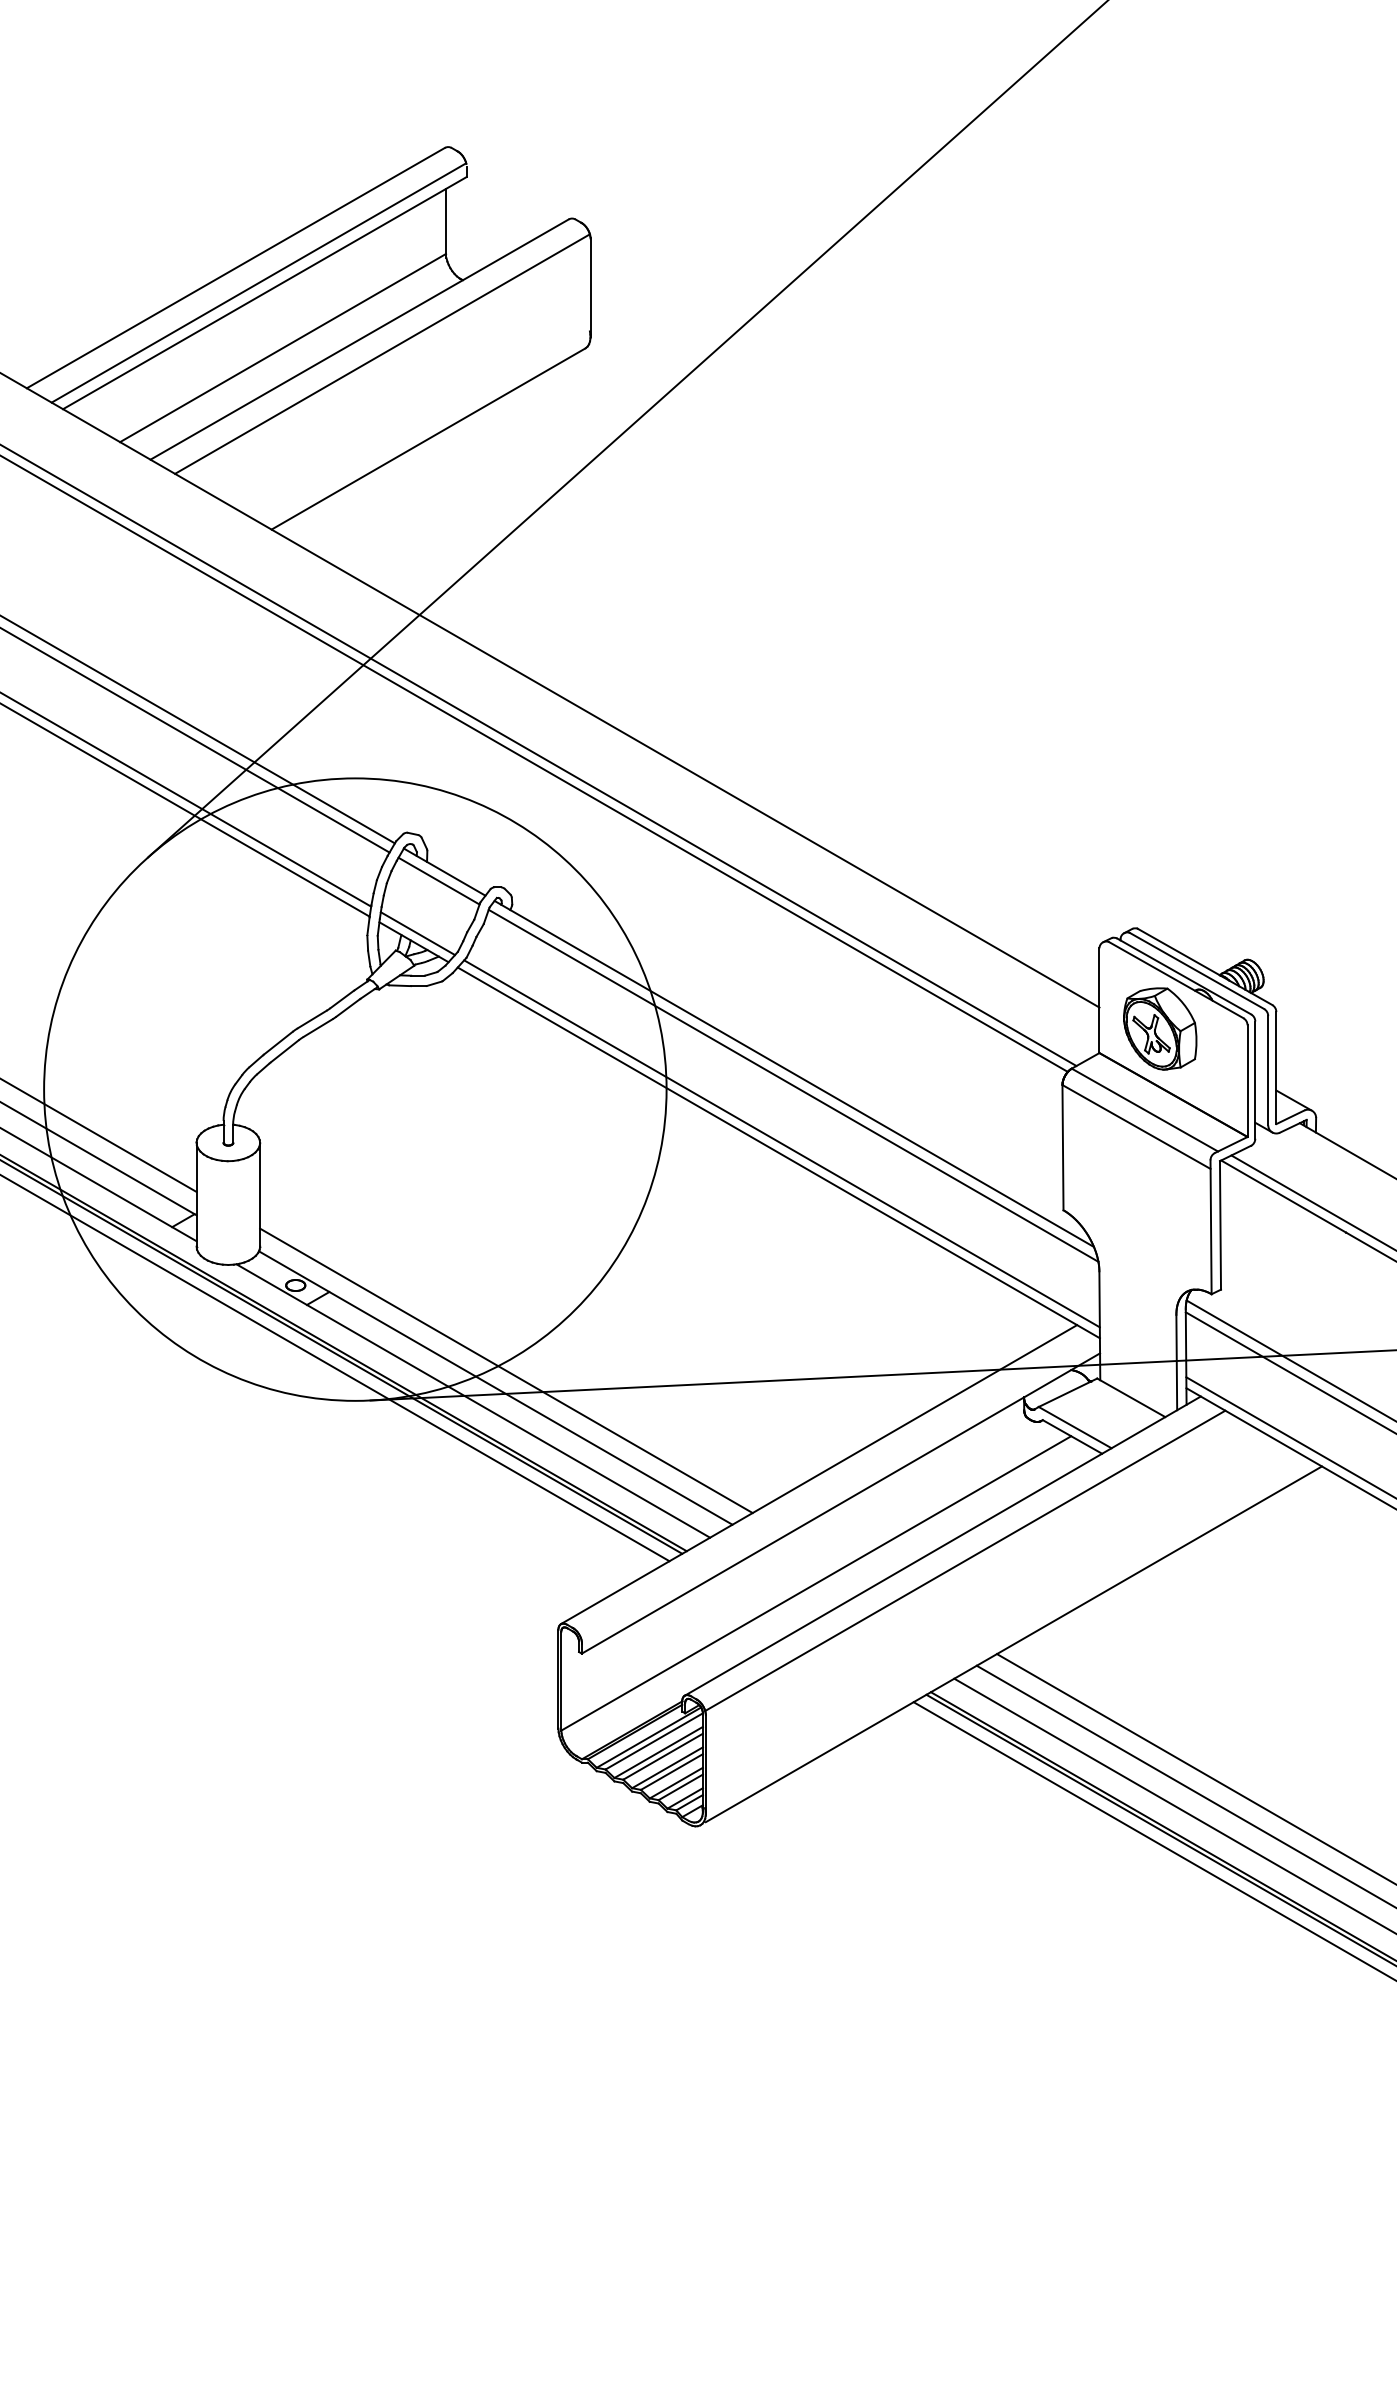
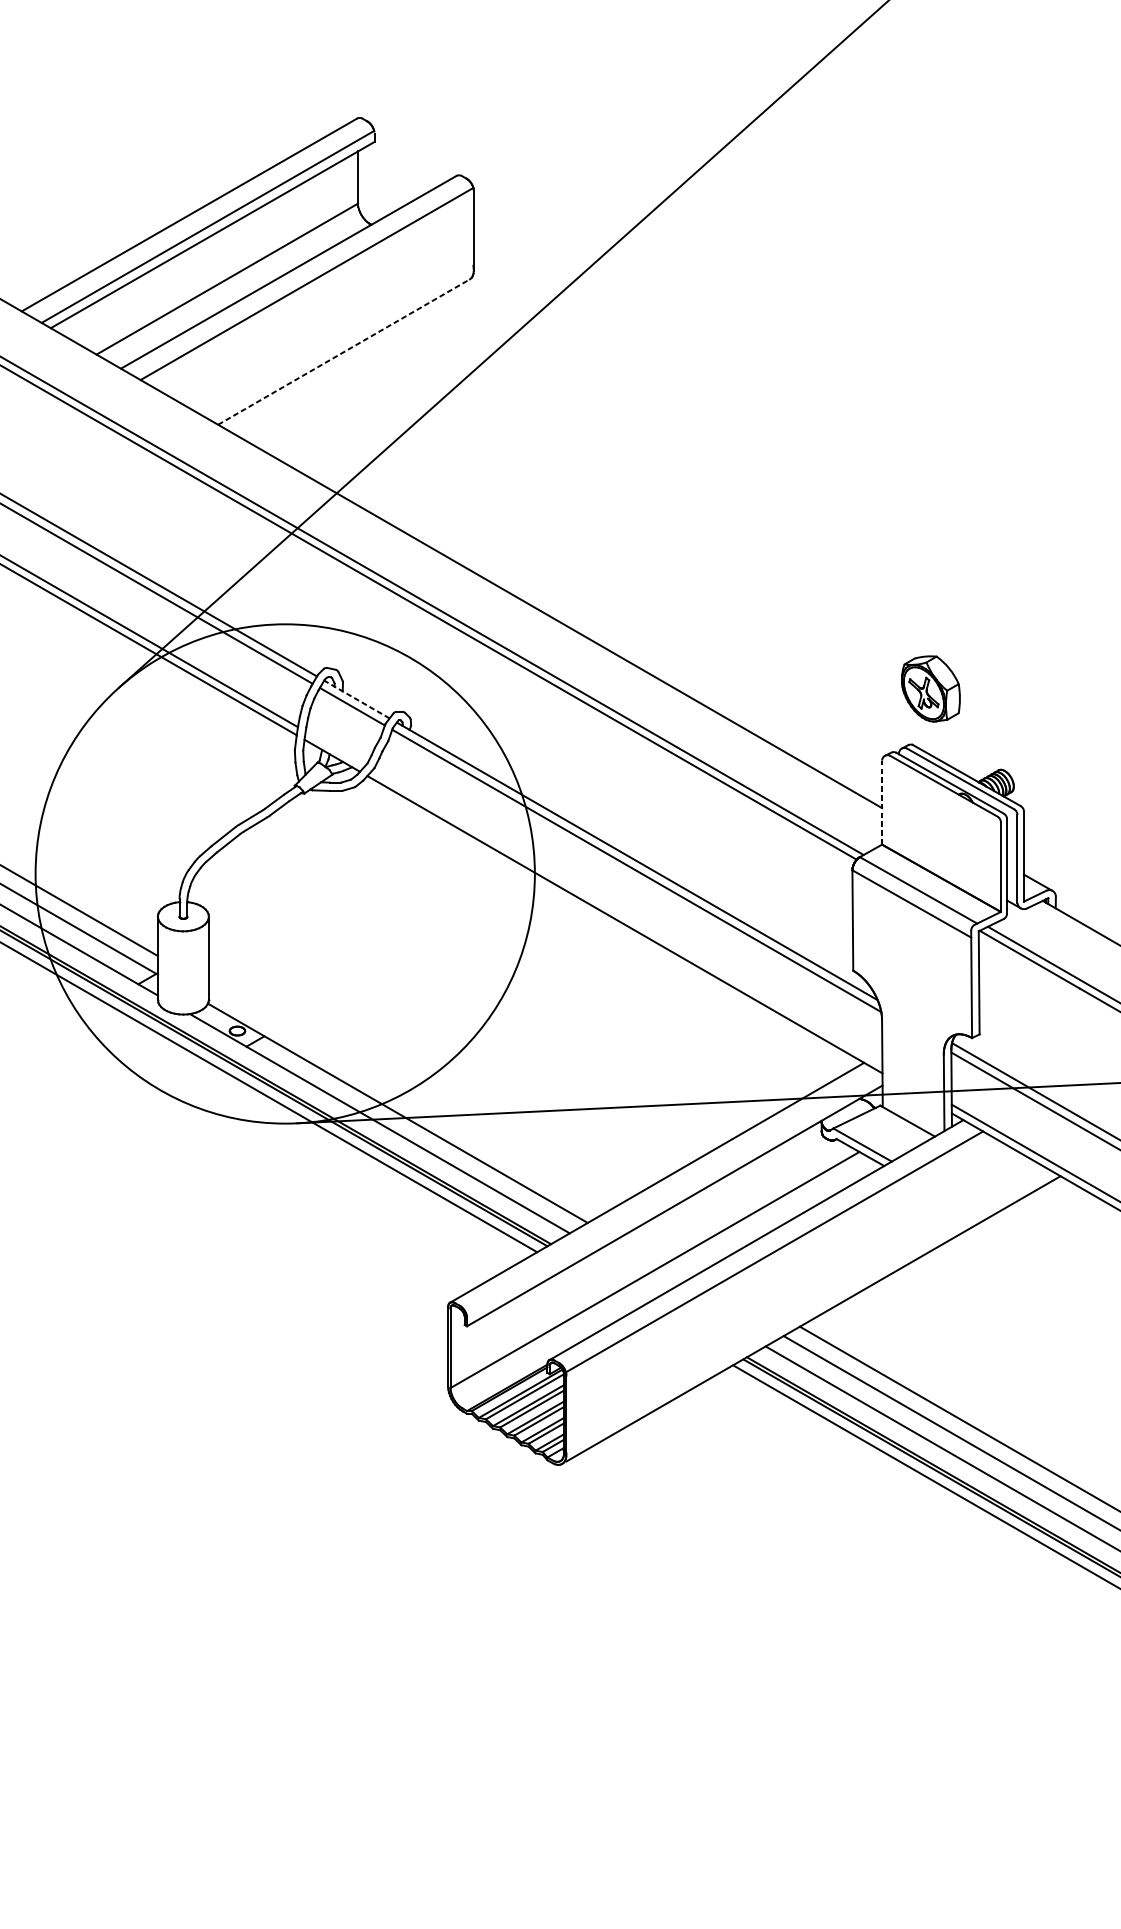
line: (429, 438) -> (344, 351), solid -> dashed
line: (444, 871) -> (356, 699), solid -> dashed
line: (417, 933) -> (335, 748), removed
line: (1099, 1000) -> (882, 802), solid -> dashed
part: (1160, 1028) -> (931, 688), moved
line: (781, 1143) -> (627, 917), removed
line: (506, 1370) -> (406, 1099), removed

